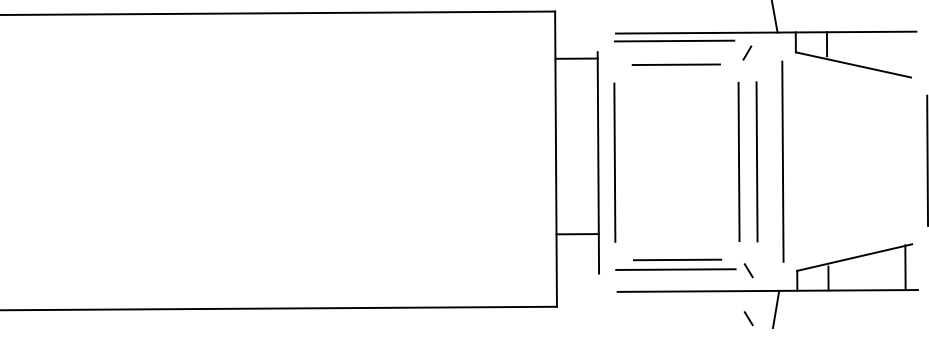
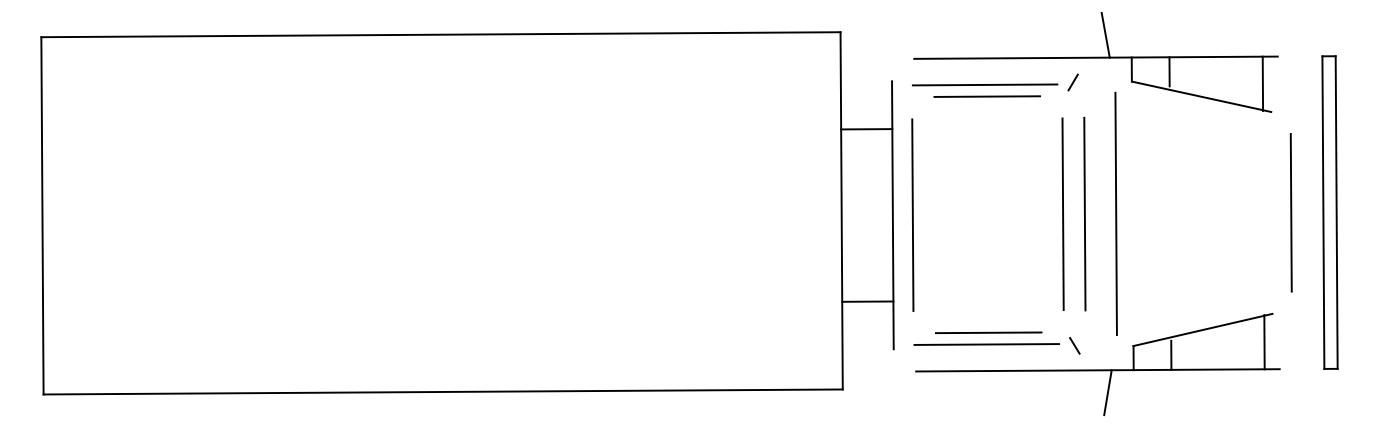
line: (674, 40) -> (985, 84), moved
line: (903, 53) -> (1262, 83), added
line: (576, 58) -> (866, 129), moved
line: (748, 318) -> (1074, 403), removed

